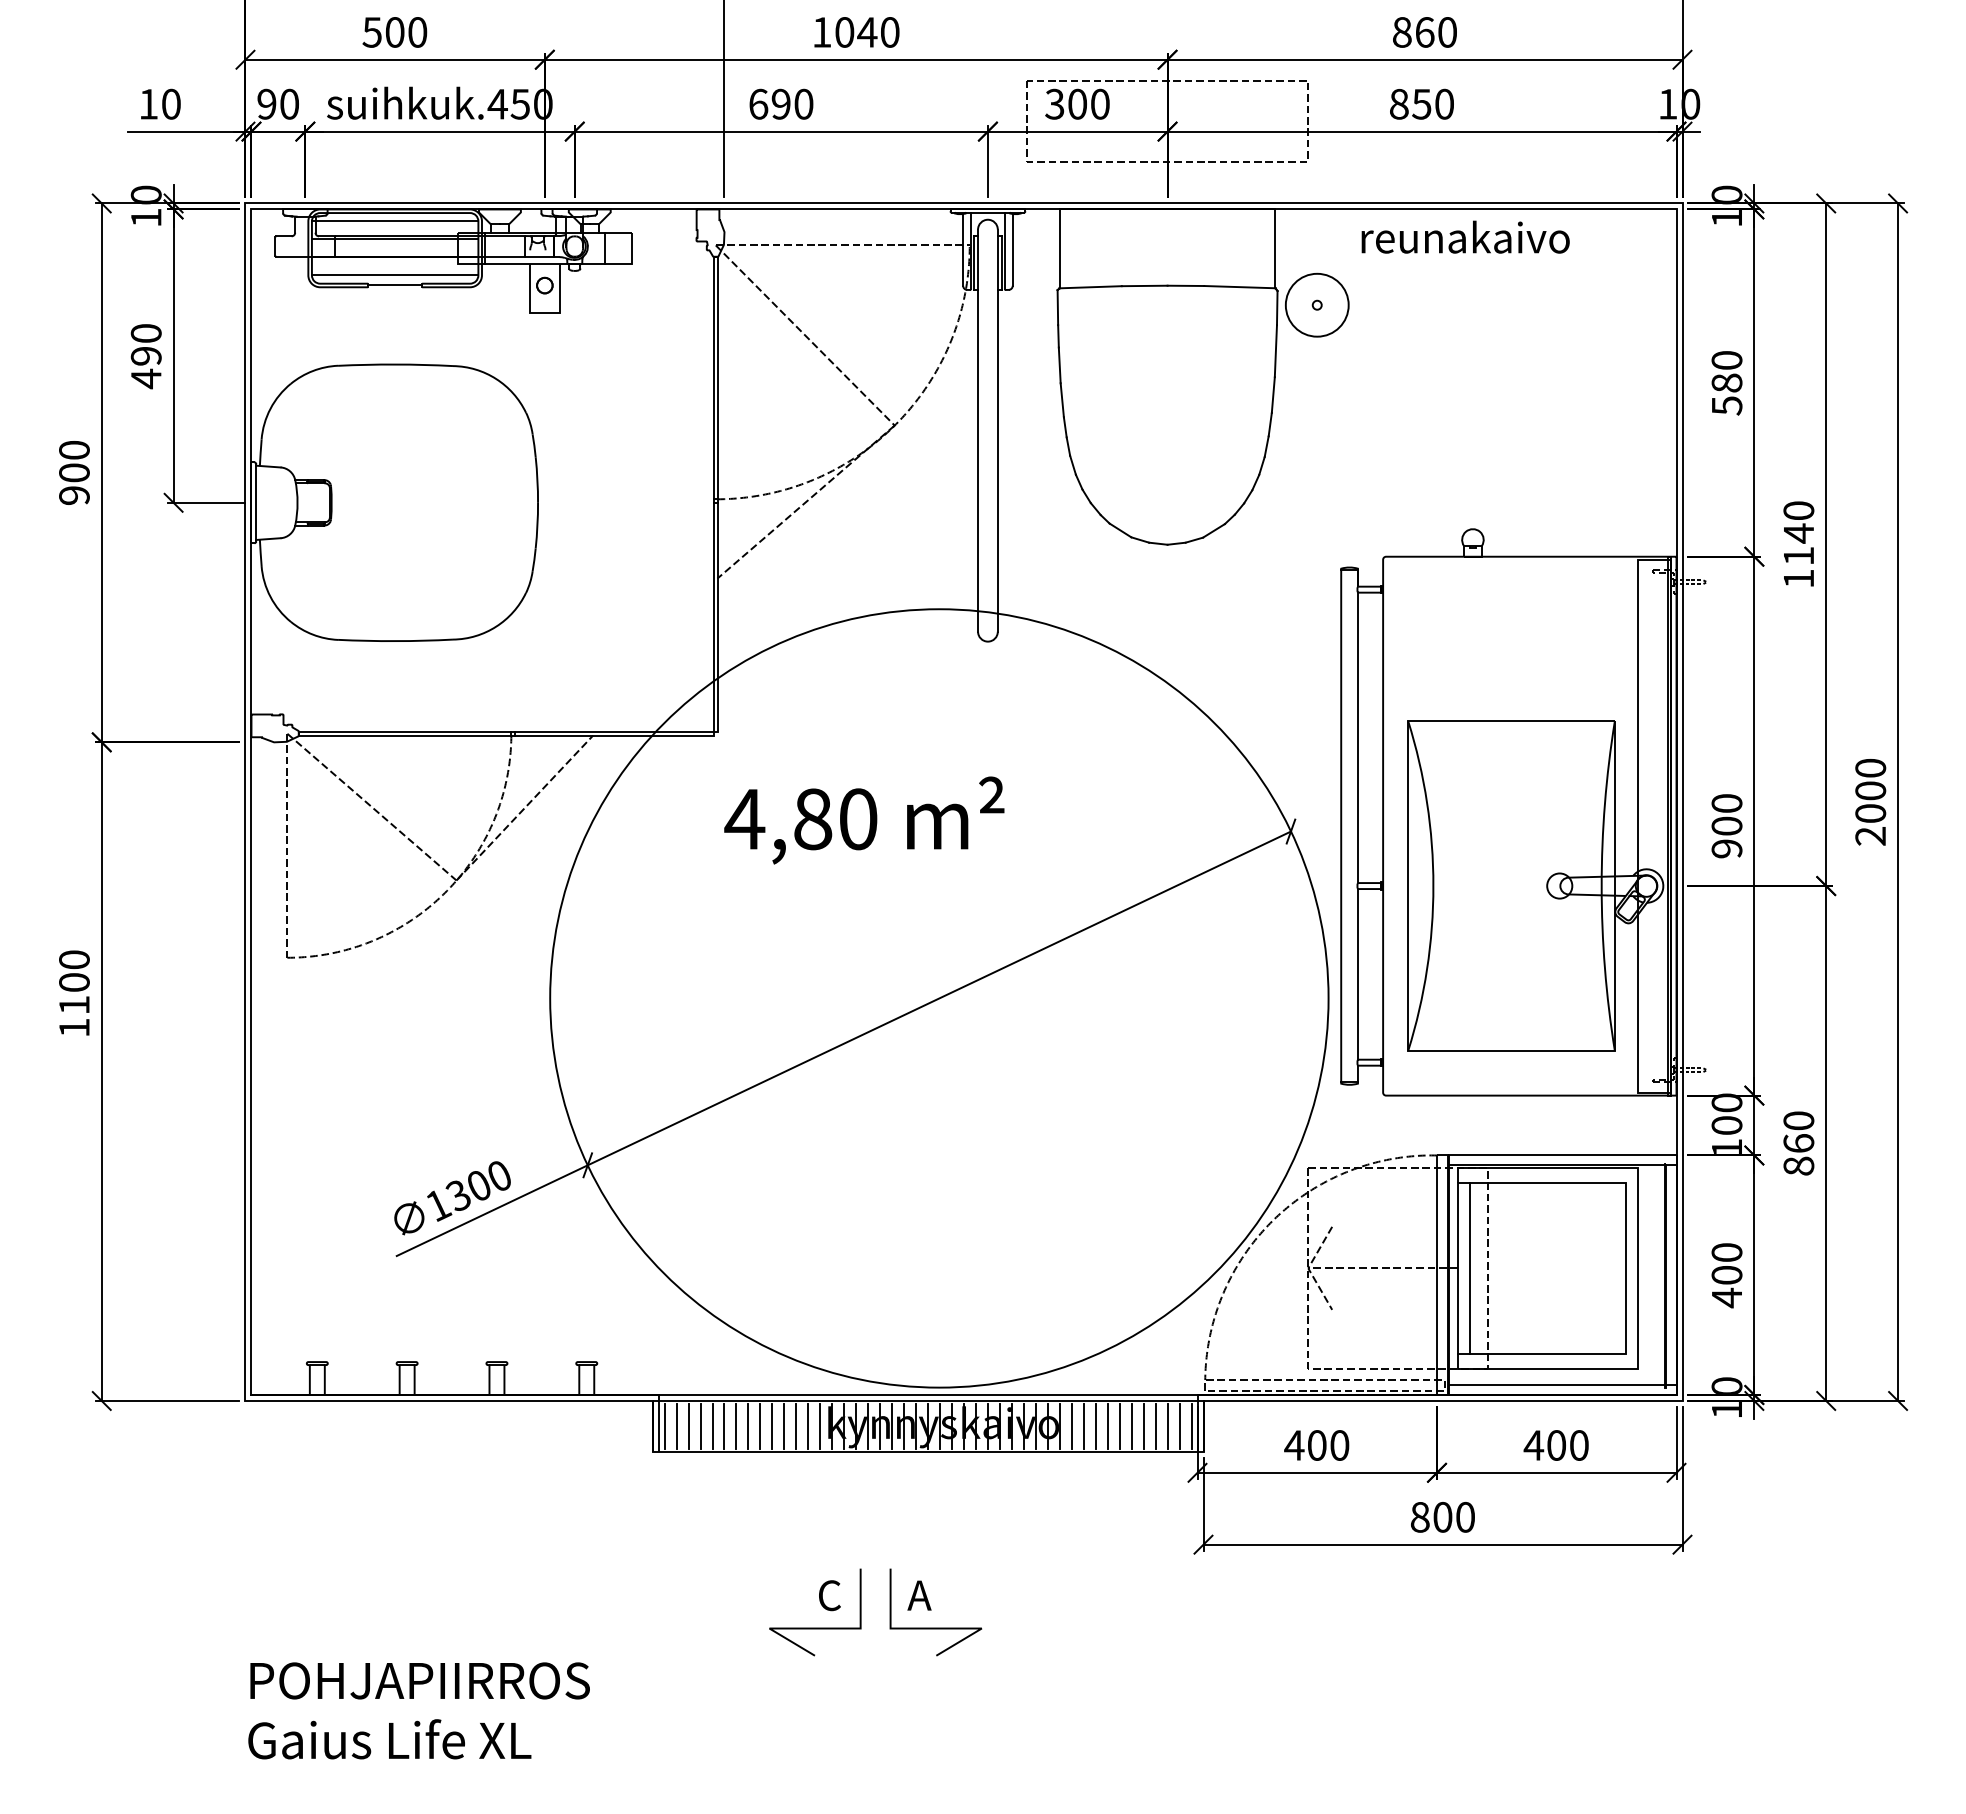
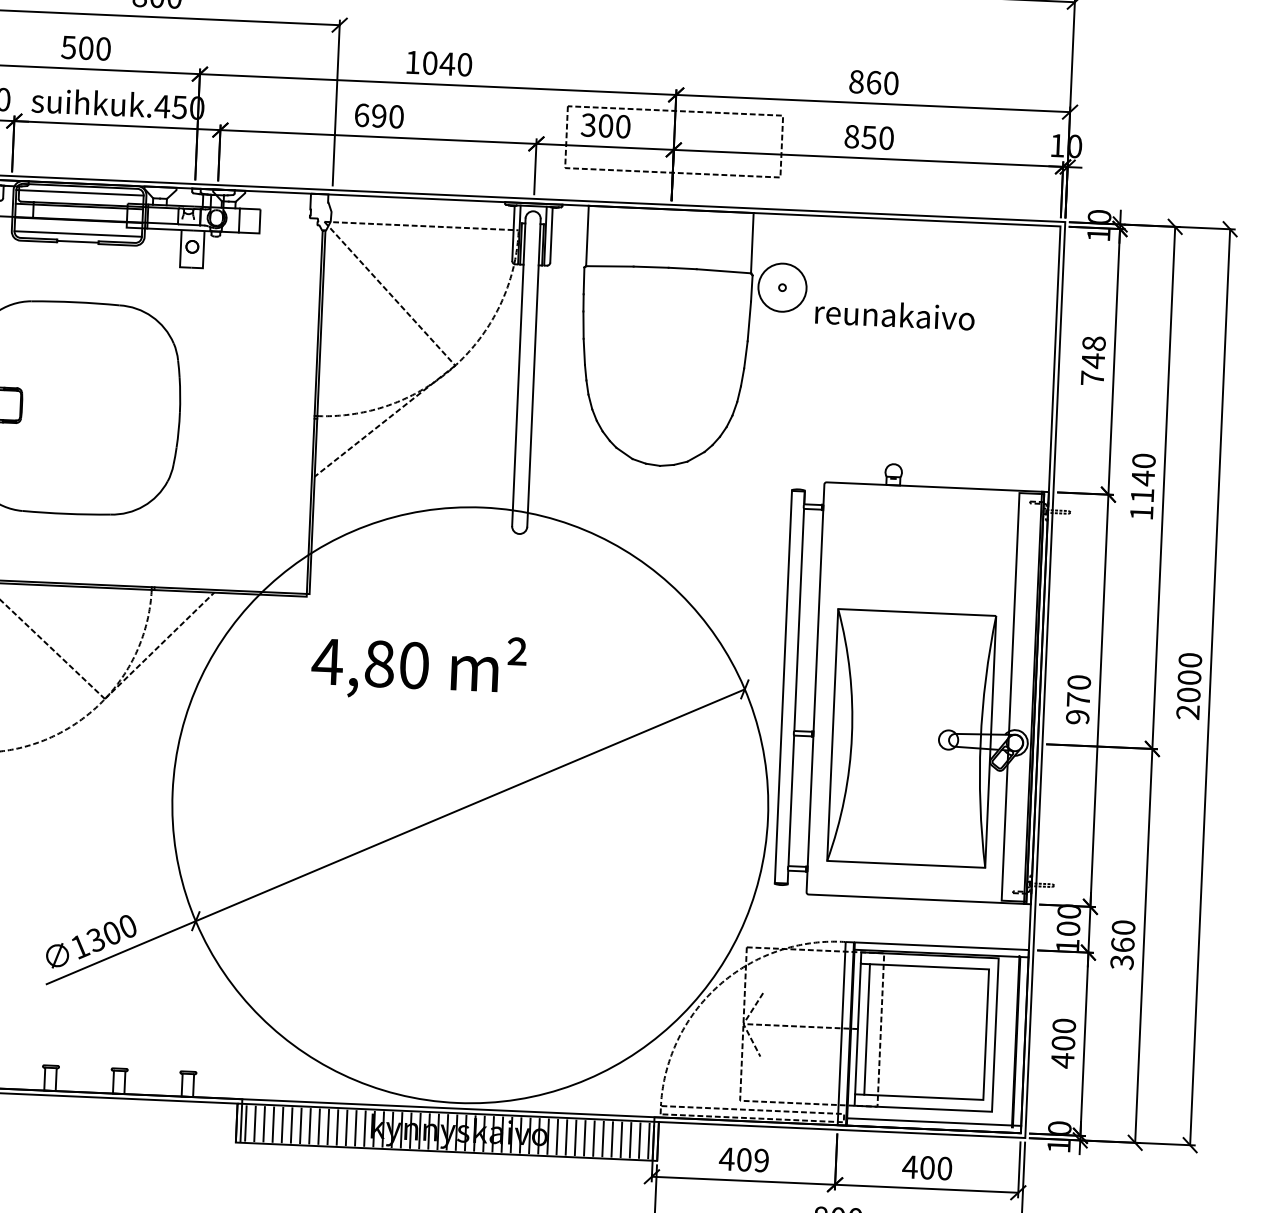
text: (1465, 236) -> (894, 314), moved
text: (1726, 383) -> (1092, 361), 580 -> 748
text: (1726, 825) -> (1078, 699), 900 -> 970
text: (1798, 1166) -> (1121, 962), 860 -> 360
text: (1339, 1445) -> (761, 1160), 400 -> 409

